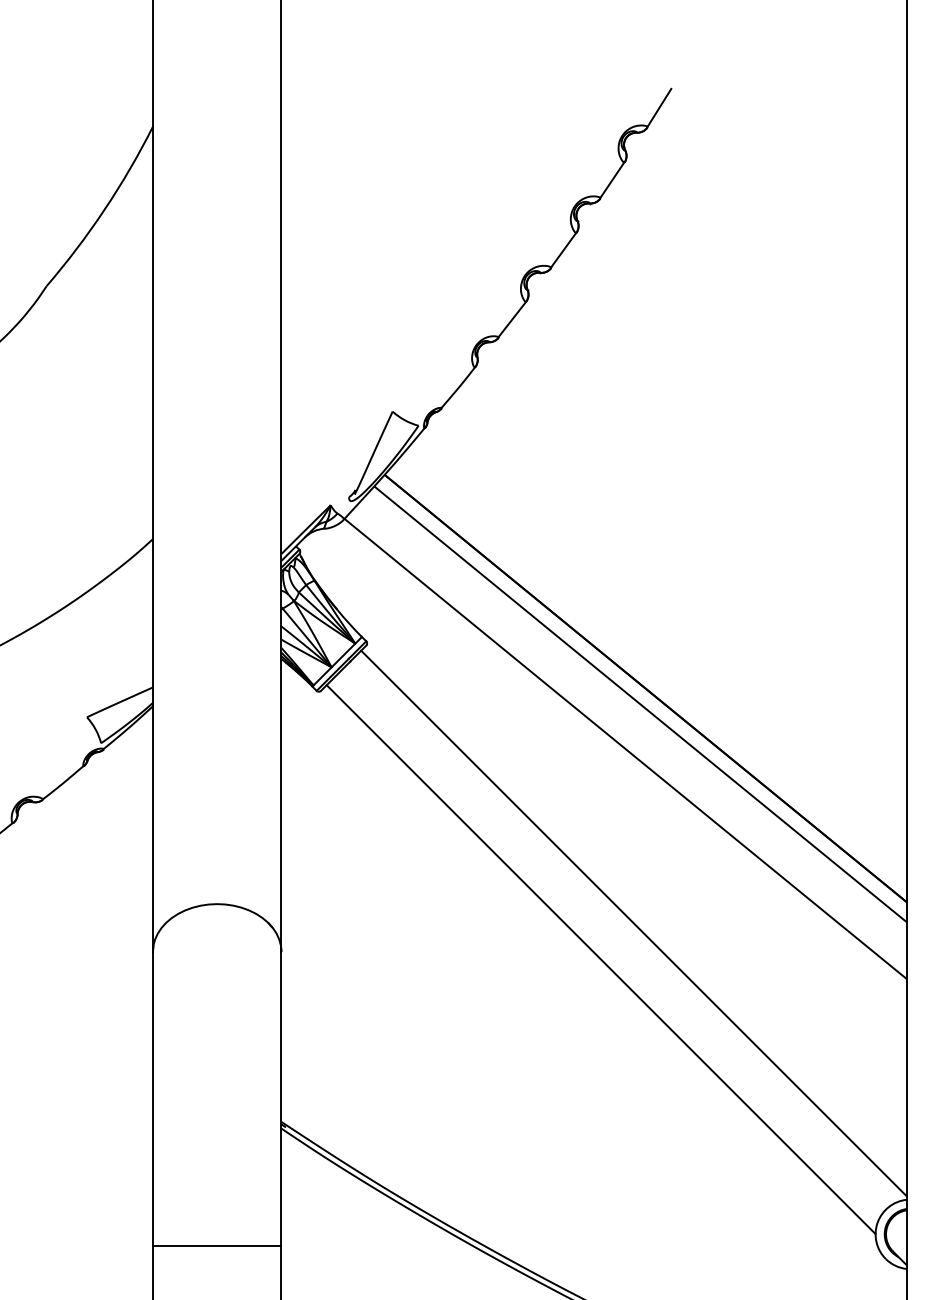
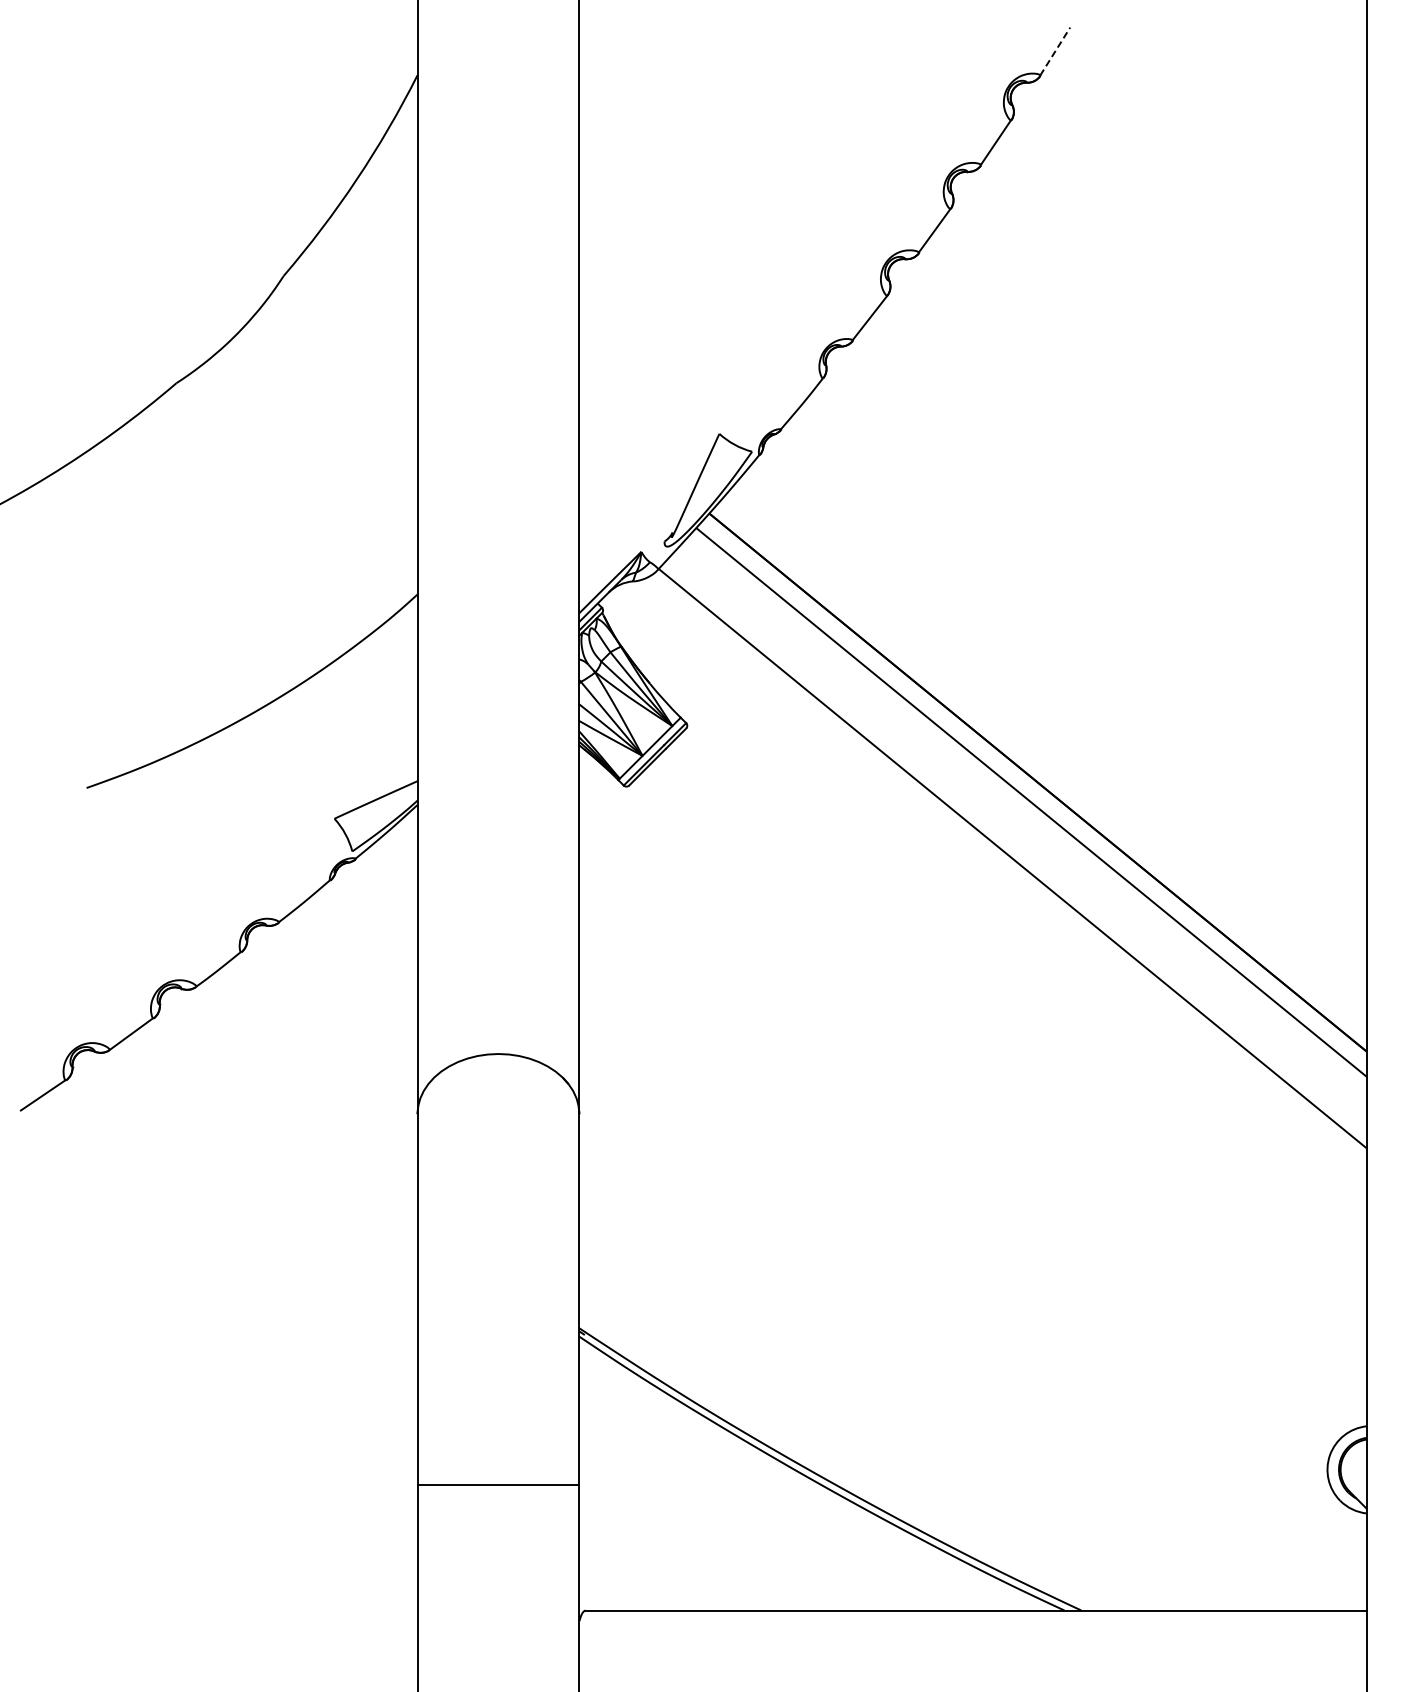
line: (659, 107) -> (1055, 51), solid -> dashed
line: (633, 922) -> (1022, 1077), removed
line: (600, 959) -> (981, 1123), removed

